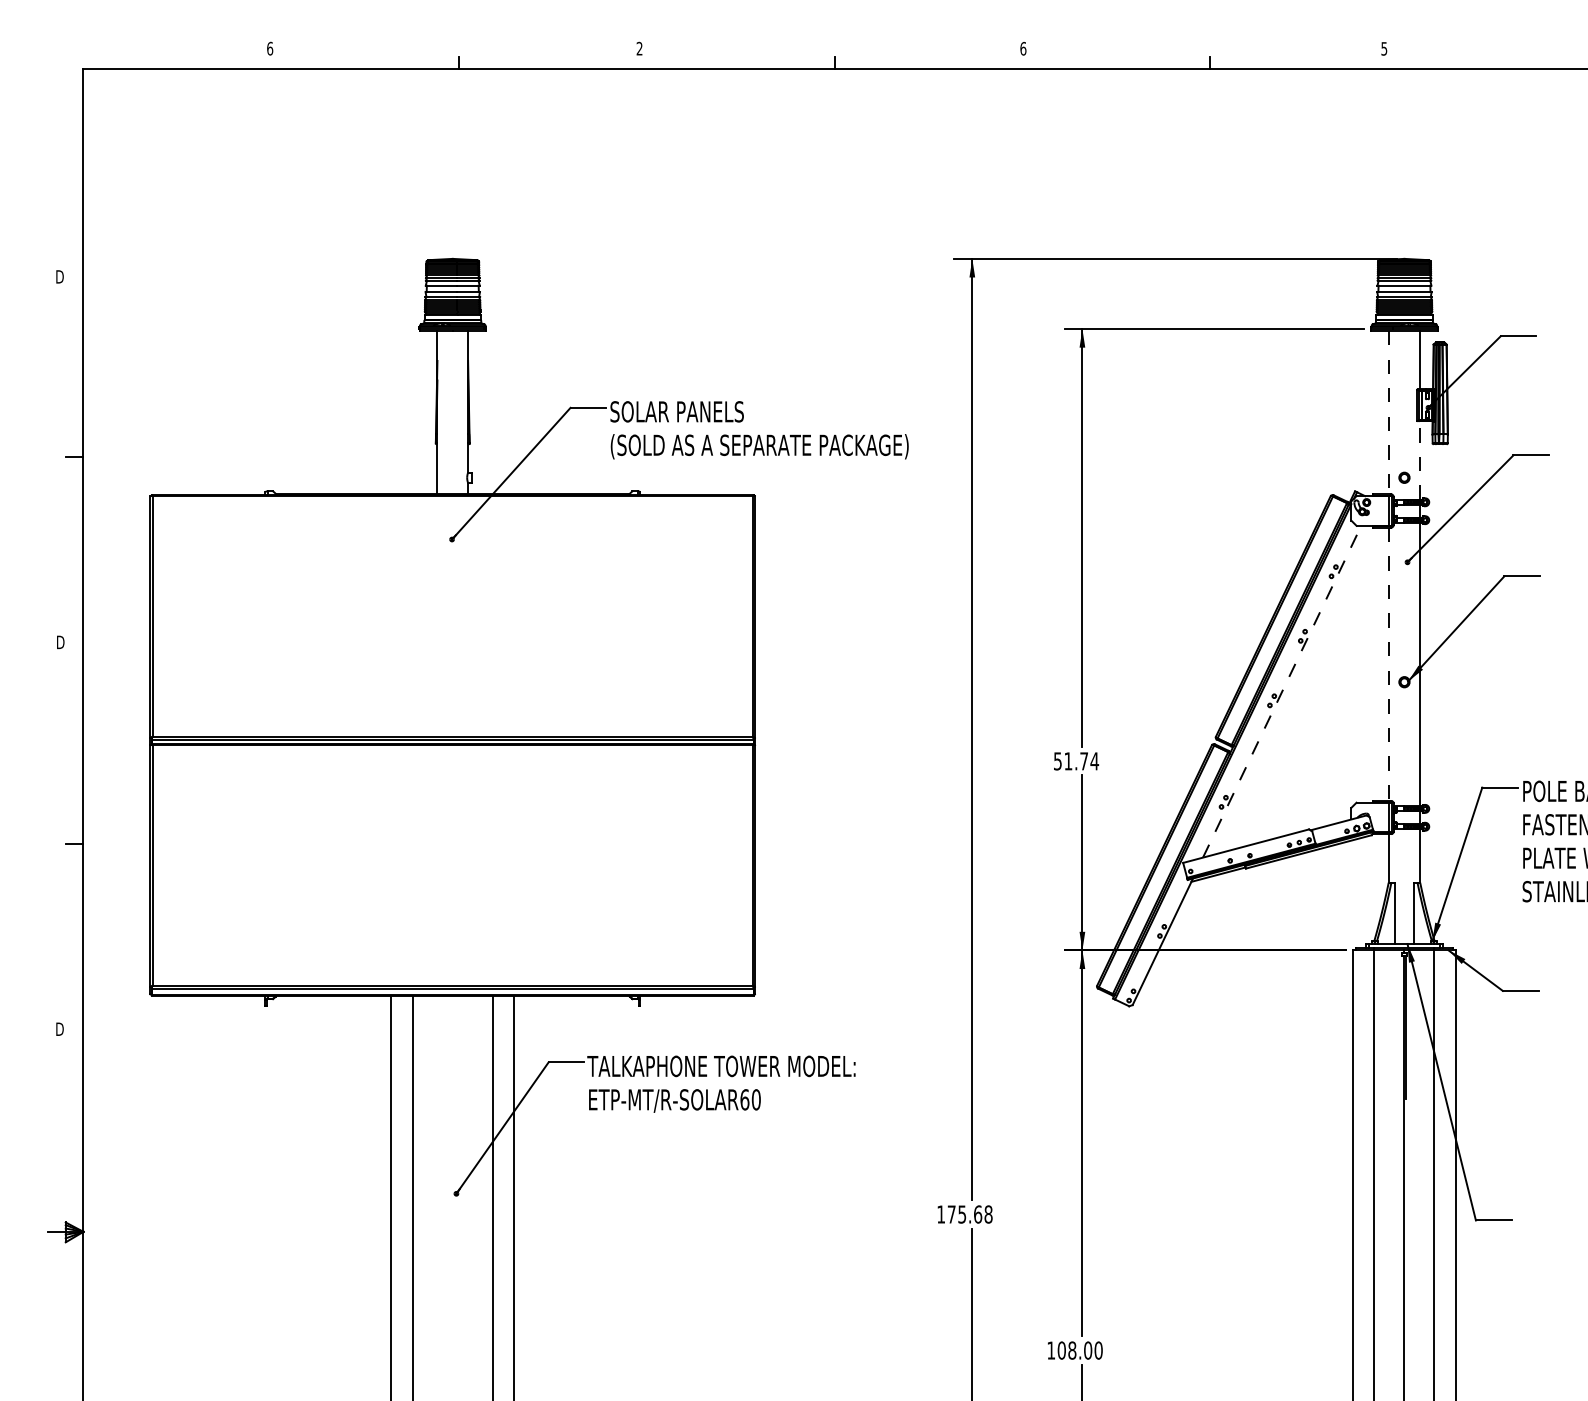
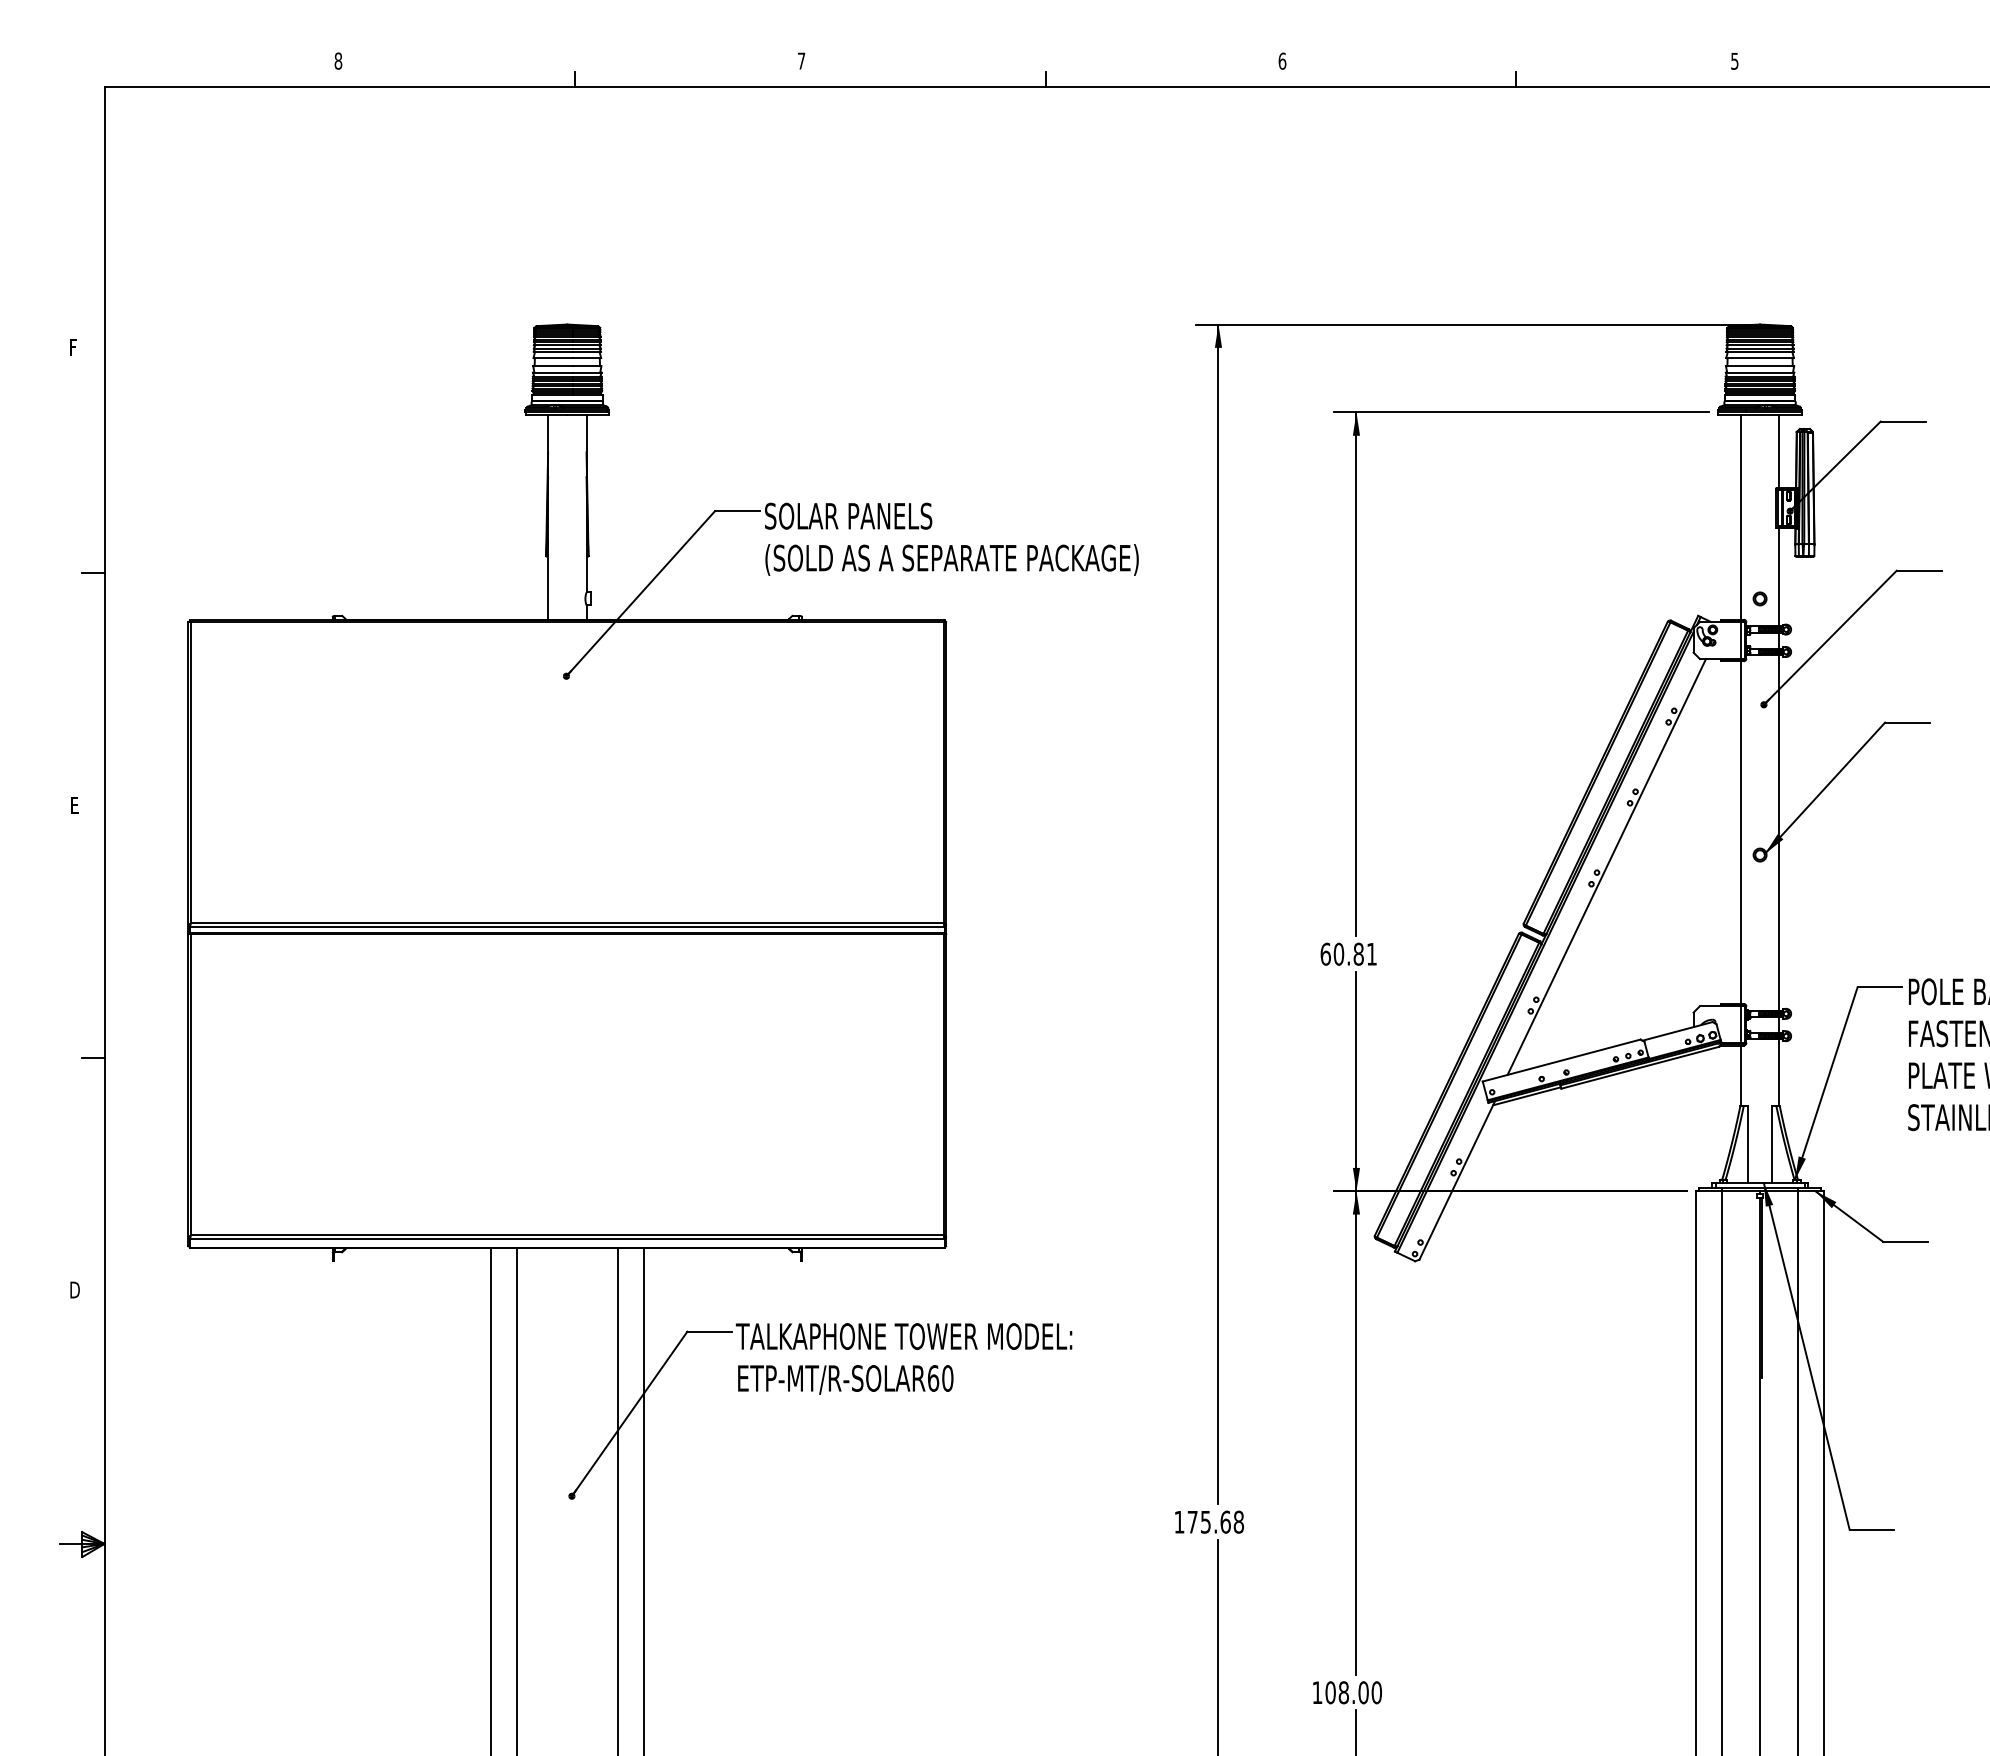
text: (270, 48) -> (338, 60), 6 -> 8
text: (639, 48) -> (801, 60), 2 -> 7
text: (59, 276) -> (74, 346), D -> F
line: (1388, 412) -> (1740, 517), dashed -> solid
line: (1419, 459) -> (1779, 576), dashed -> solid
text: (60, 641) -> (75, 804), D -> E
line: (1388, 664) -> (1740, 833), dashed -> solid
line: (1282, 691) -> (1607, 866), dashed -> solid
text: (1076, 760) -> (1348, 953), 51.74 -> 60.81

